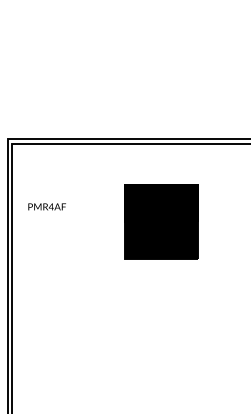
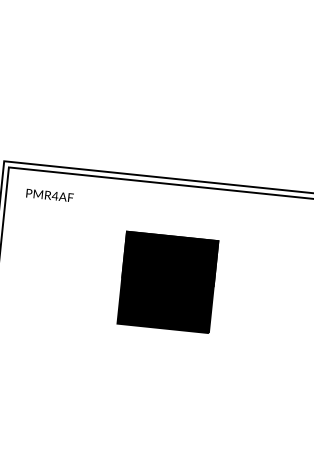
text: (46, 206) -> (49, 194), moved
part: (161, 221) -> (167, 281), moved

